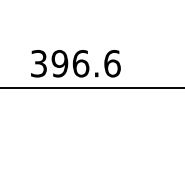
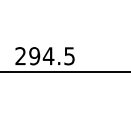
text: (76, 64) -> (45, 56), 396.6 -> 294.5

